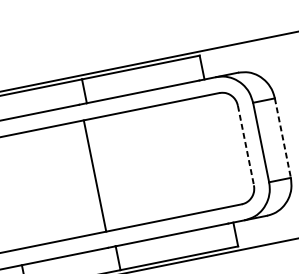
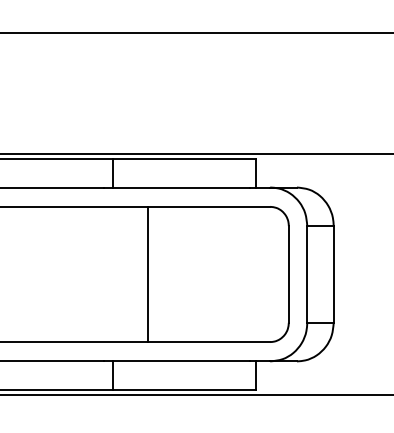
line: (282, 138) -> (333, 274), dashed -> solid
line: (245, 145) -> (288, 274), dashed -> solid
line: (95, 176) -> (148, 274), moved

